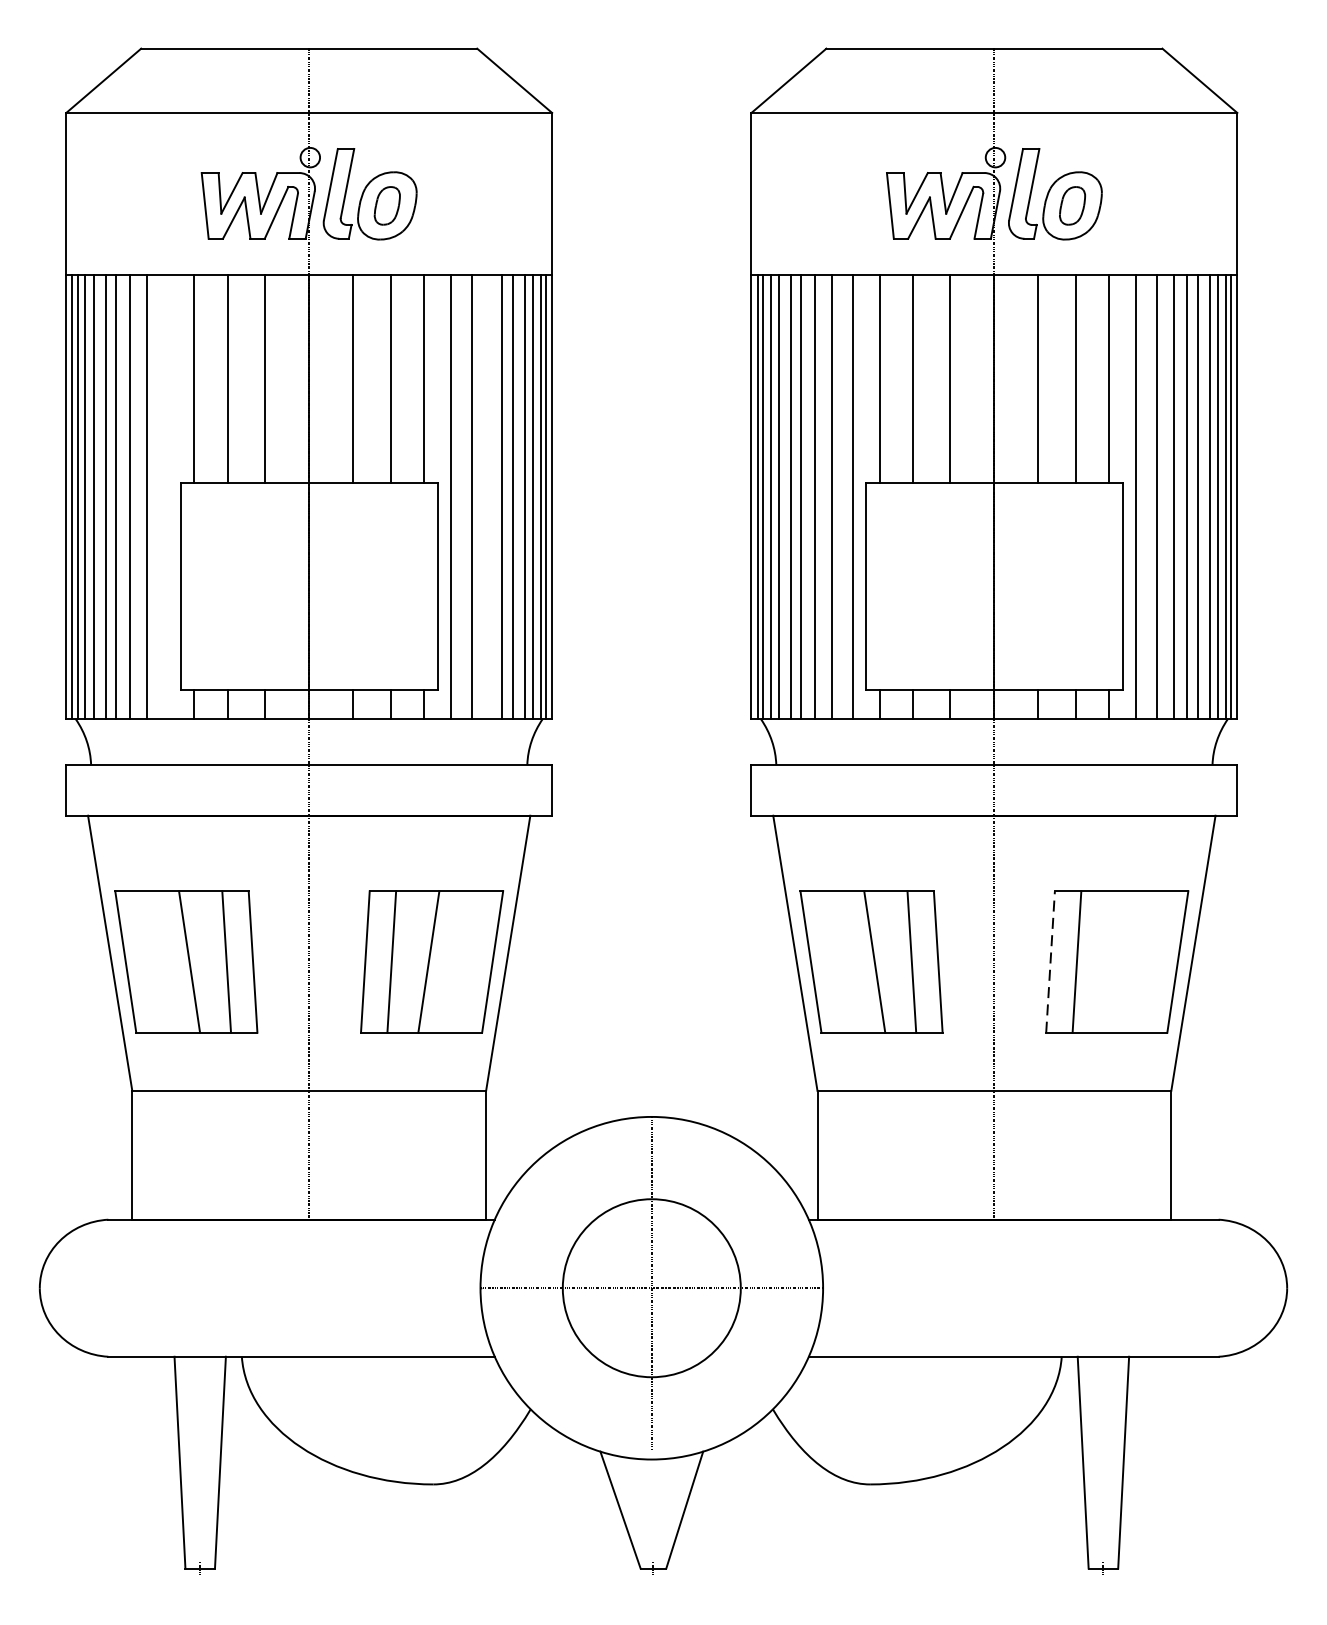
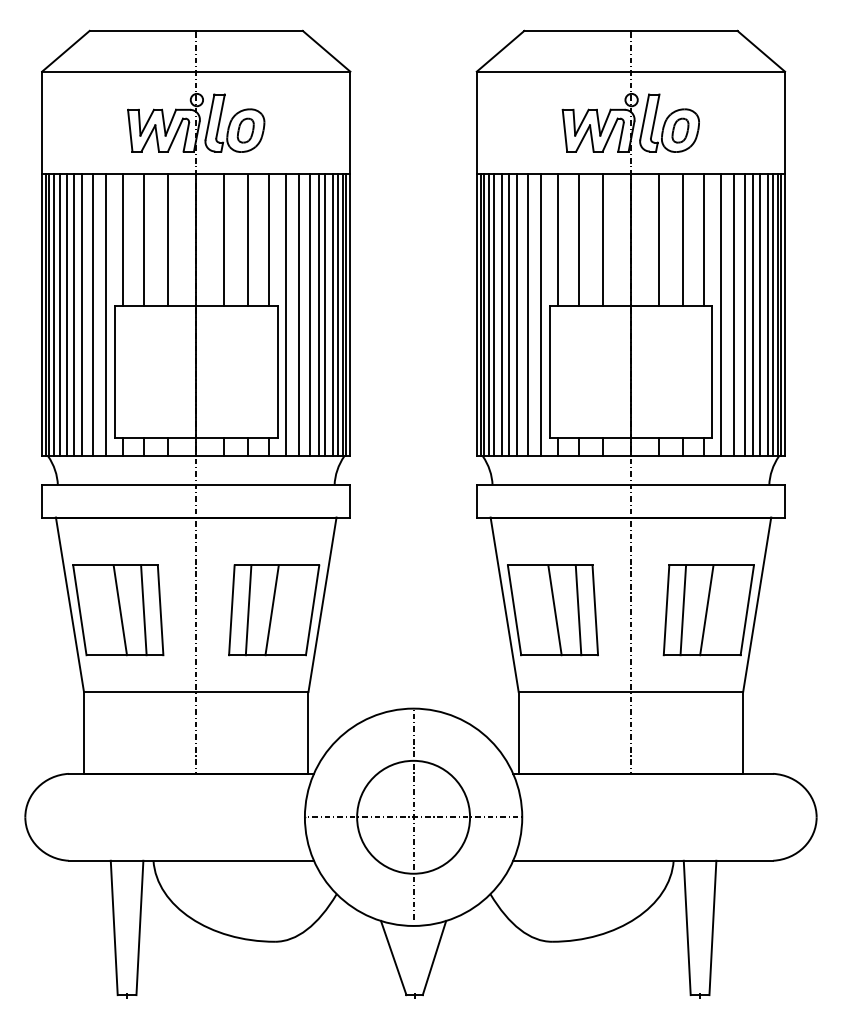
line: (167, 497) -> (106, 315), added
line: (489, 497) -> (310, 315), added
line: (1050, 962) -> (666, 610), dashed -> solid
line: (1113, 962) -> (706, 610), added

